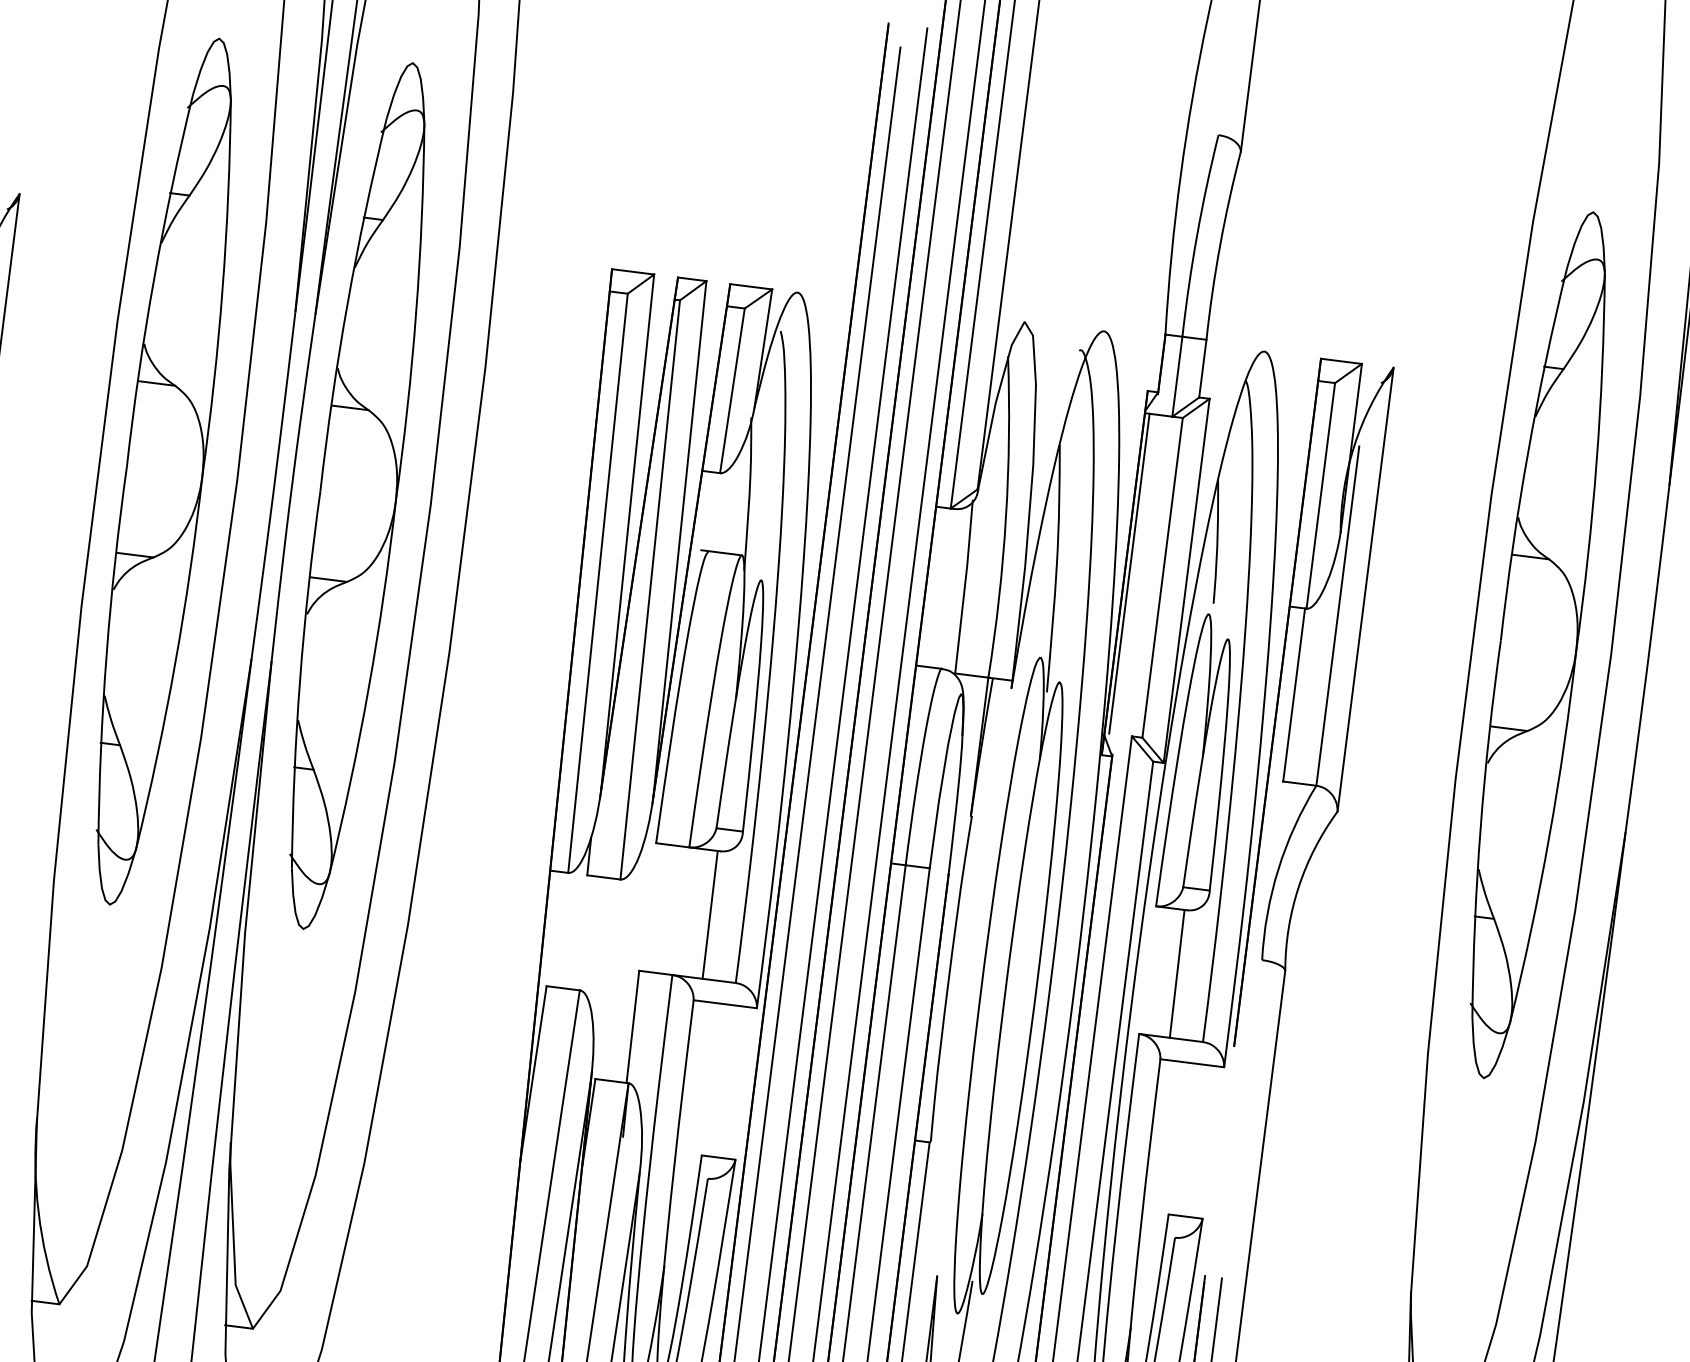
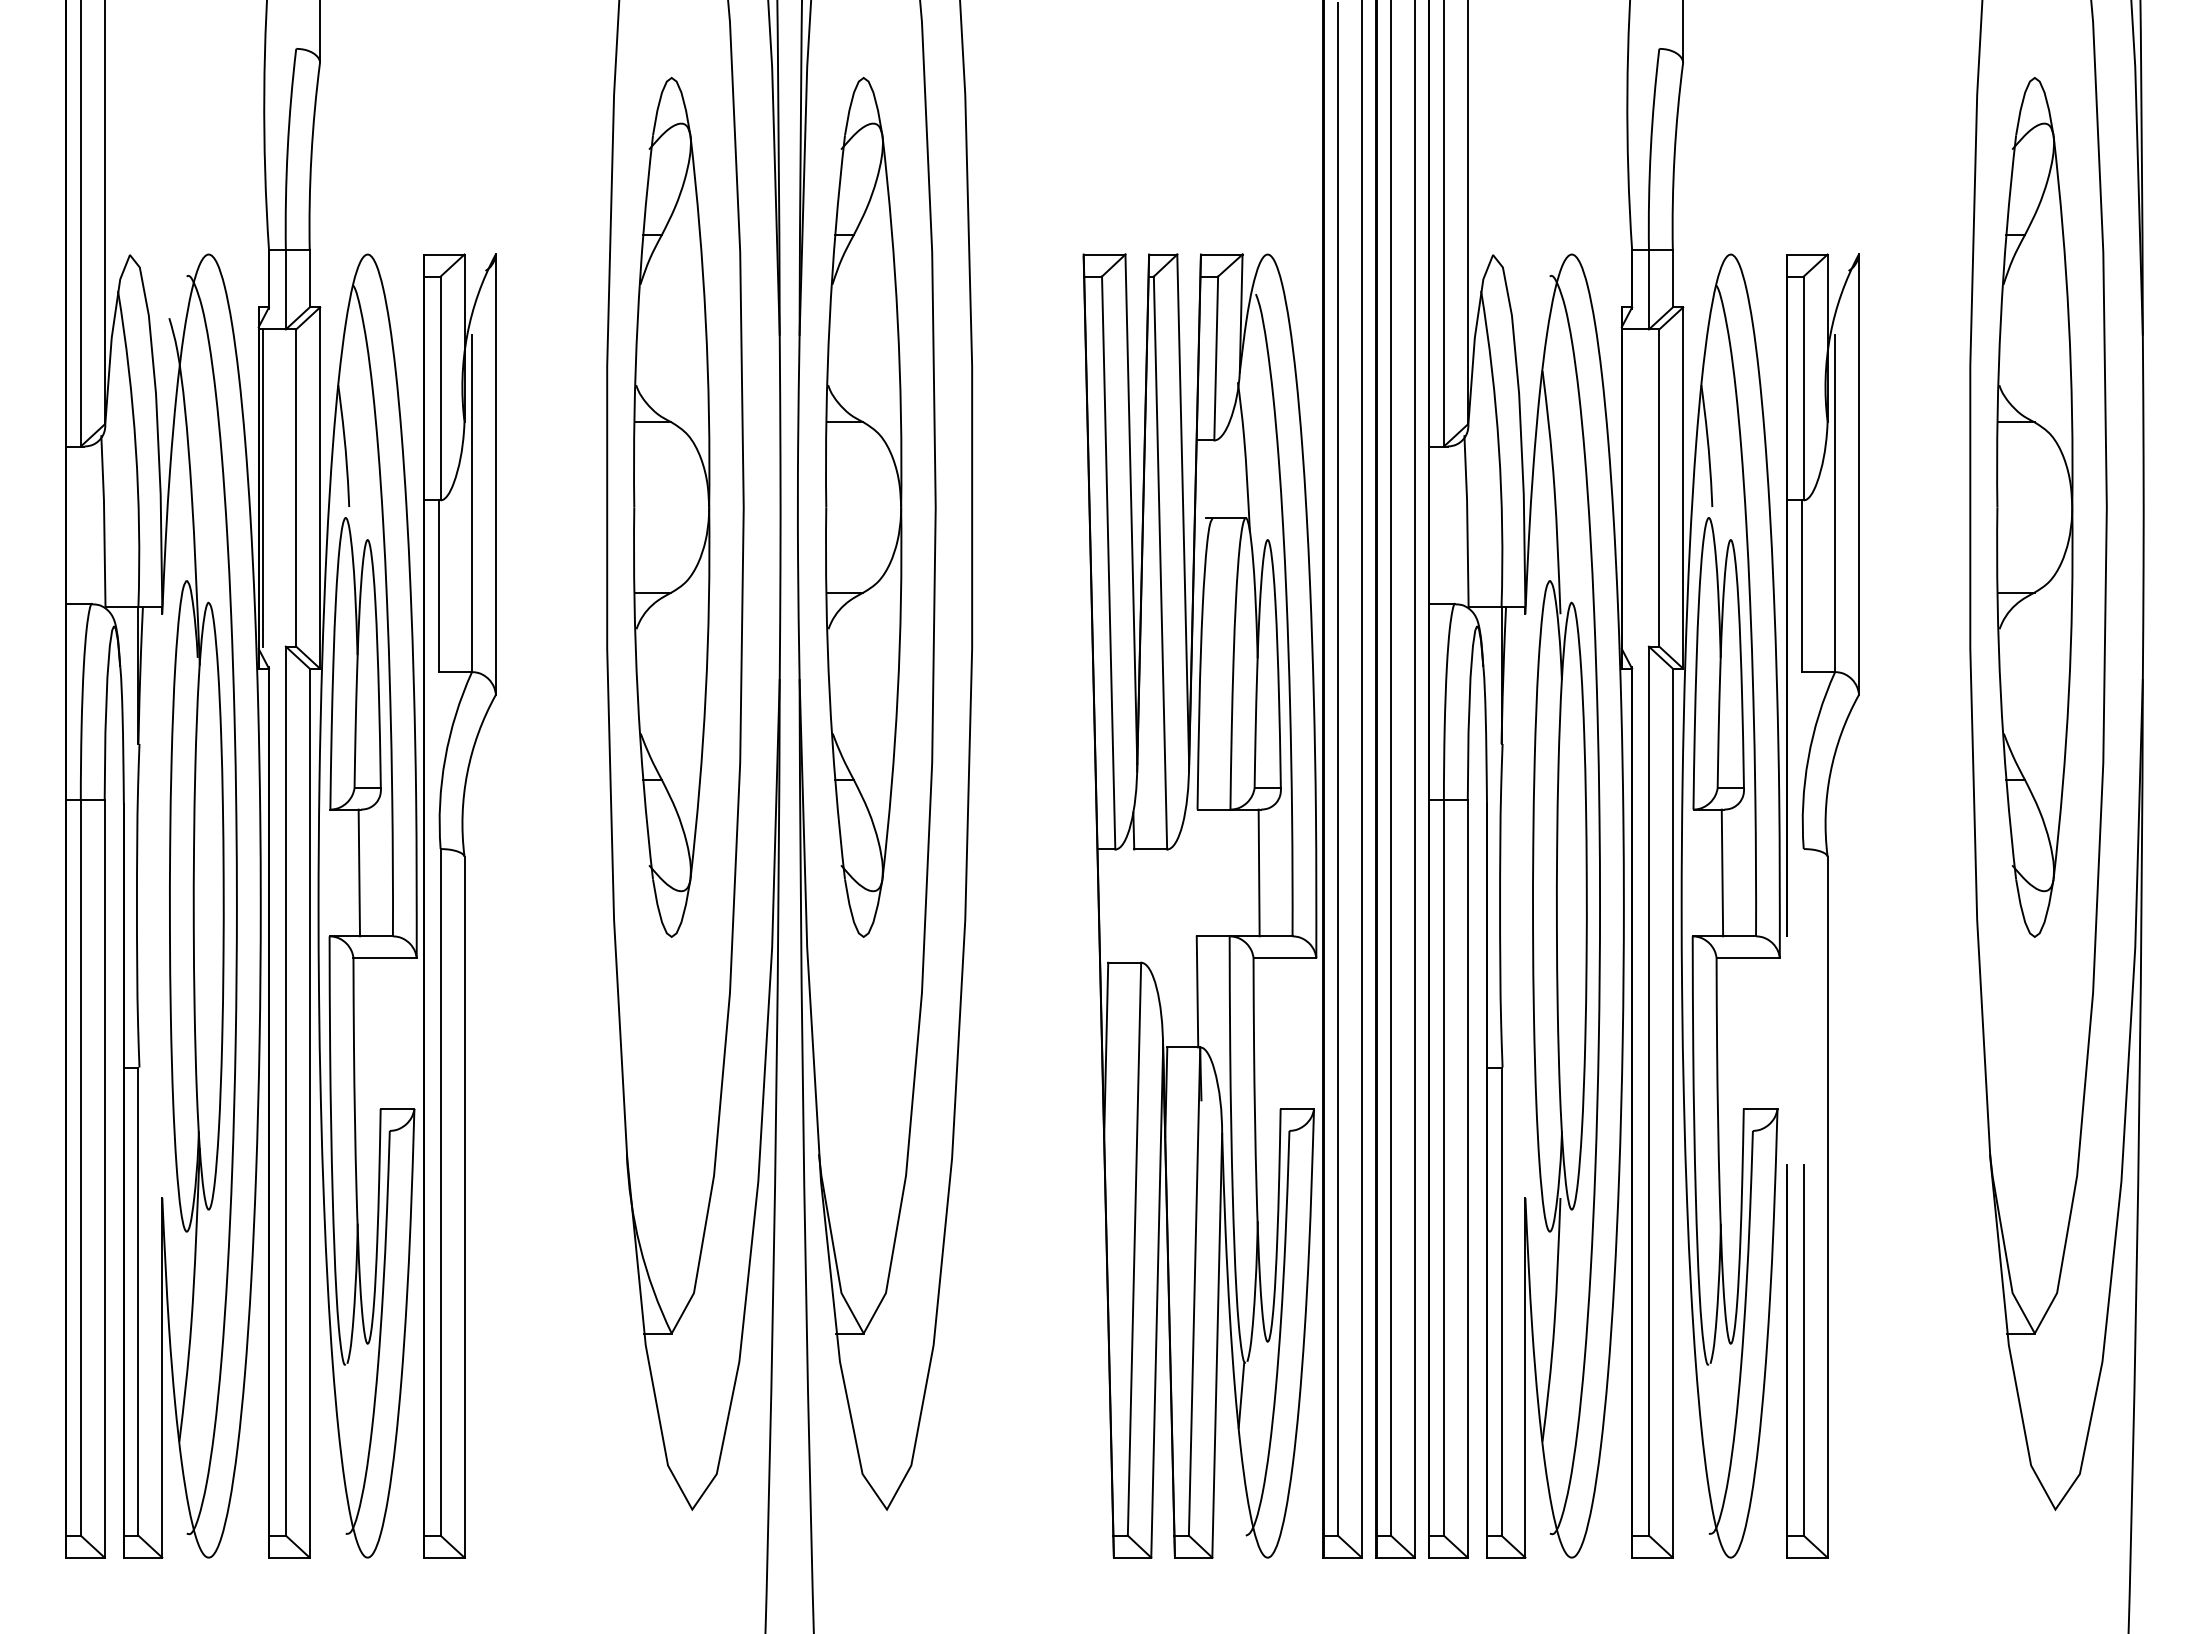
line: (1129, 573) -> (1626, 487), removed

